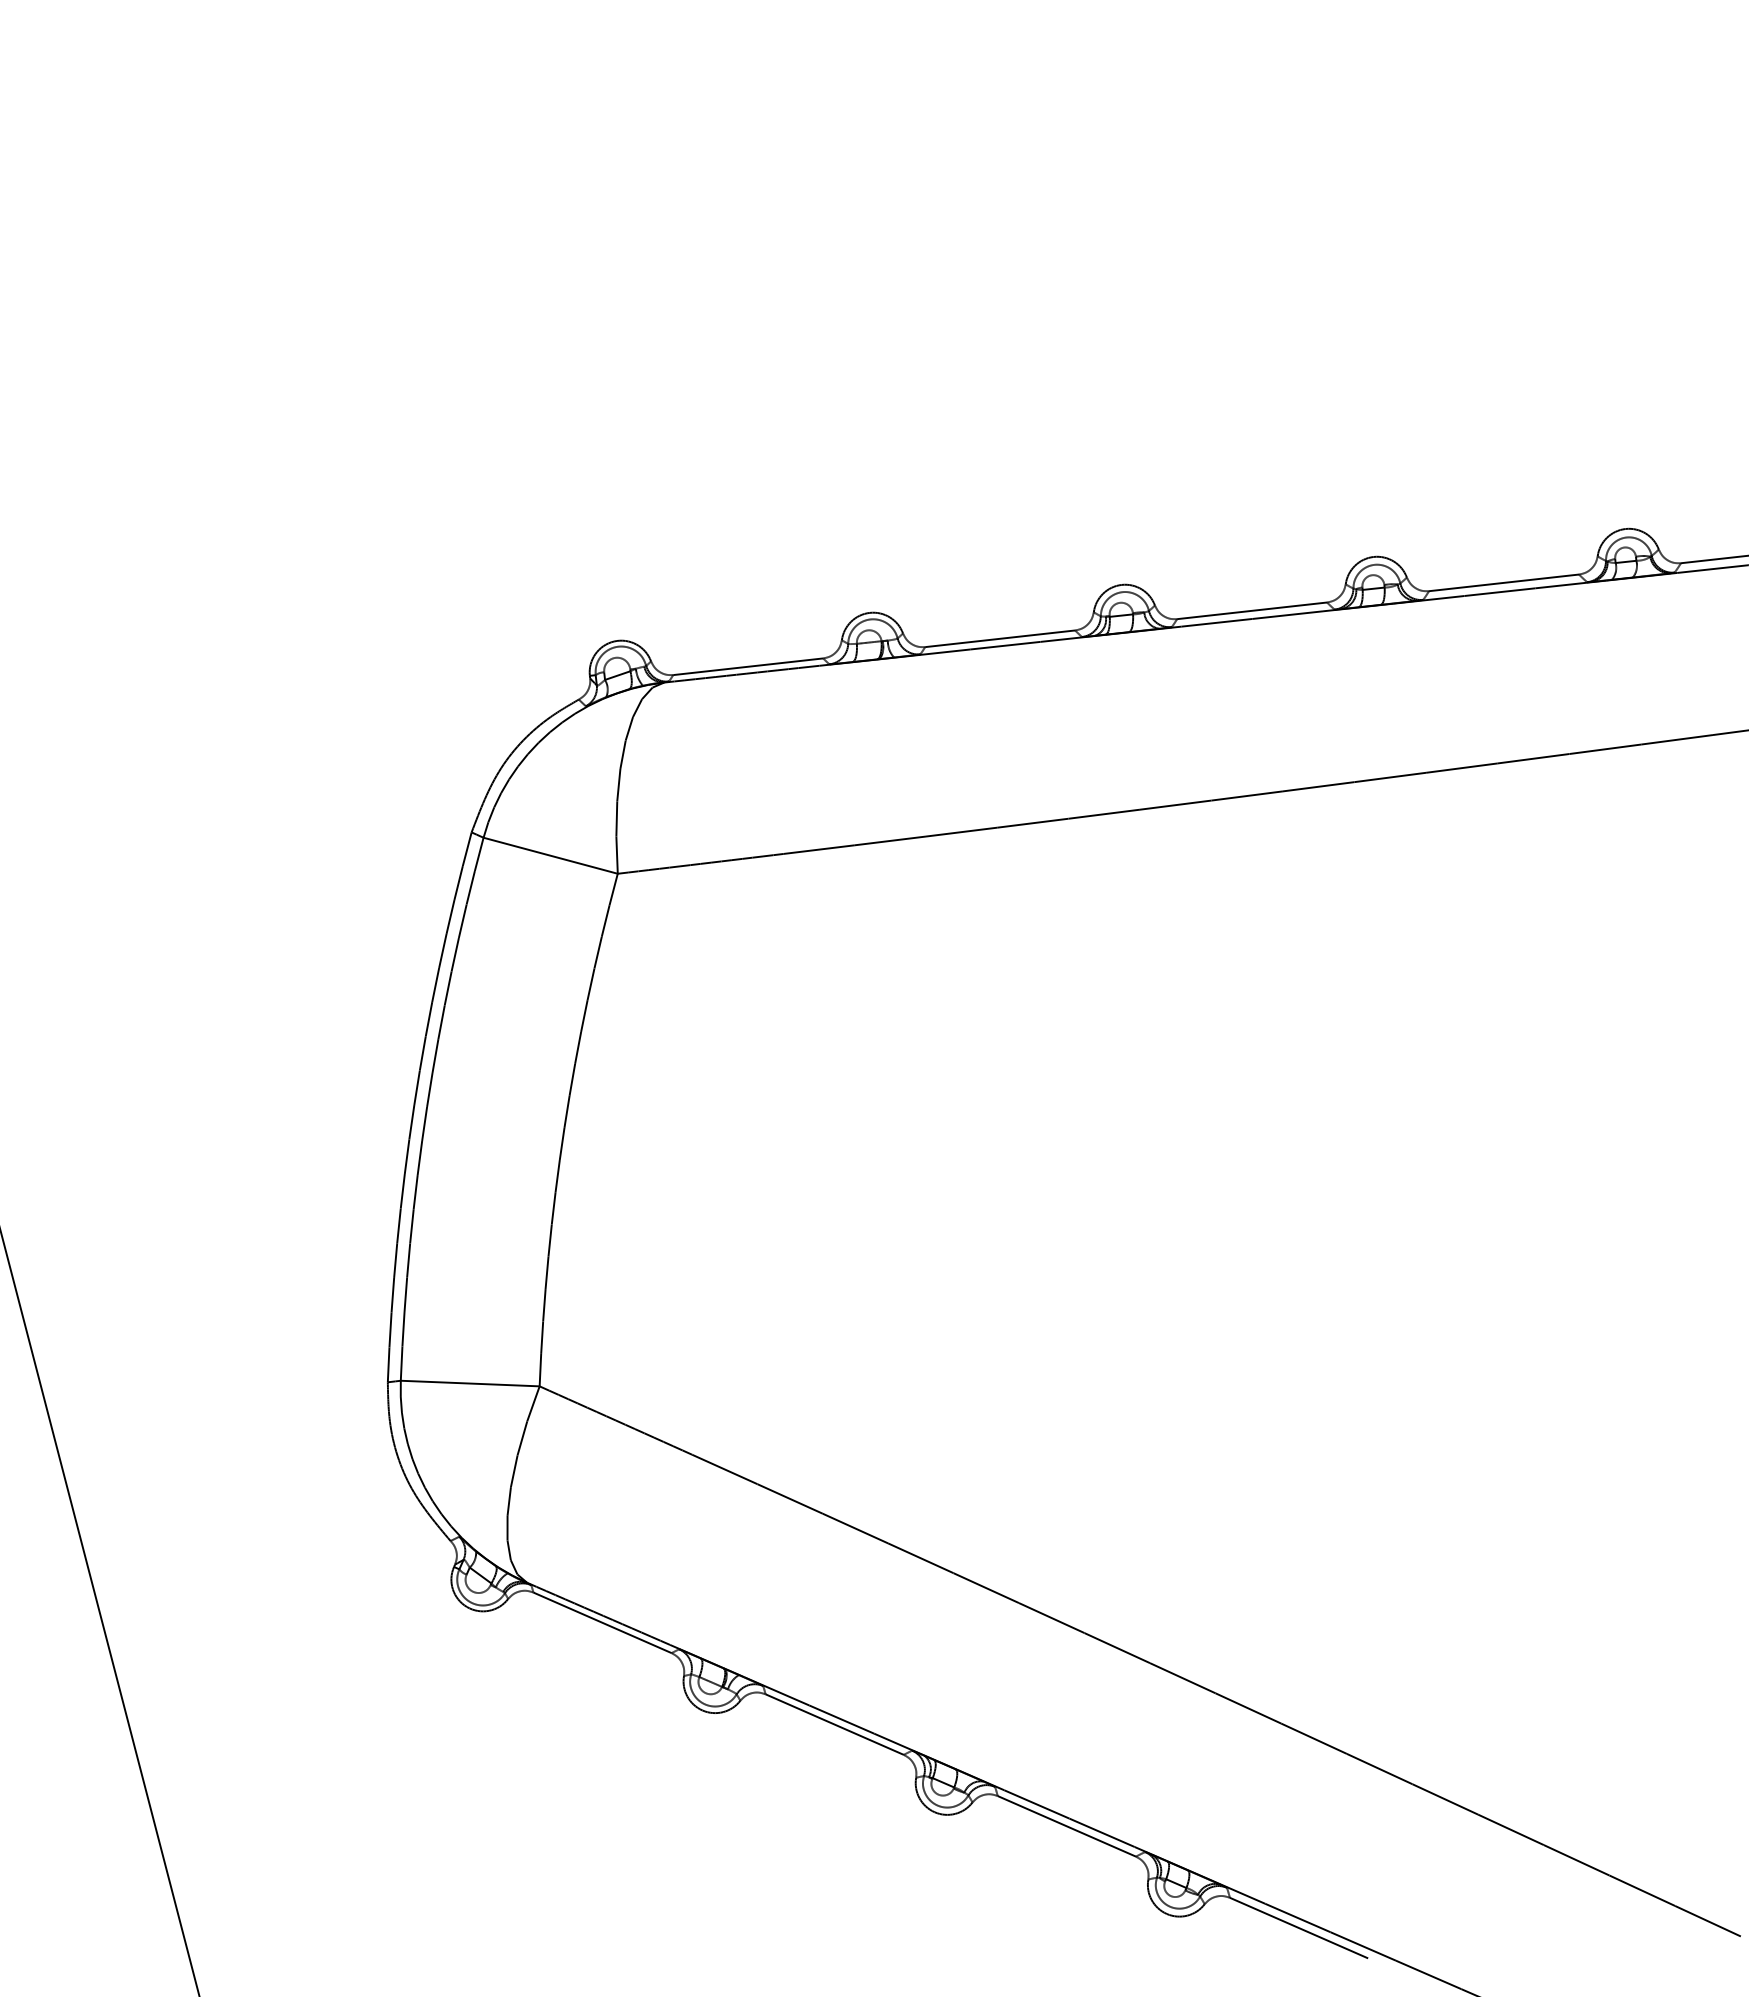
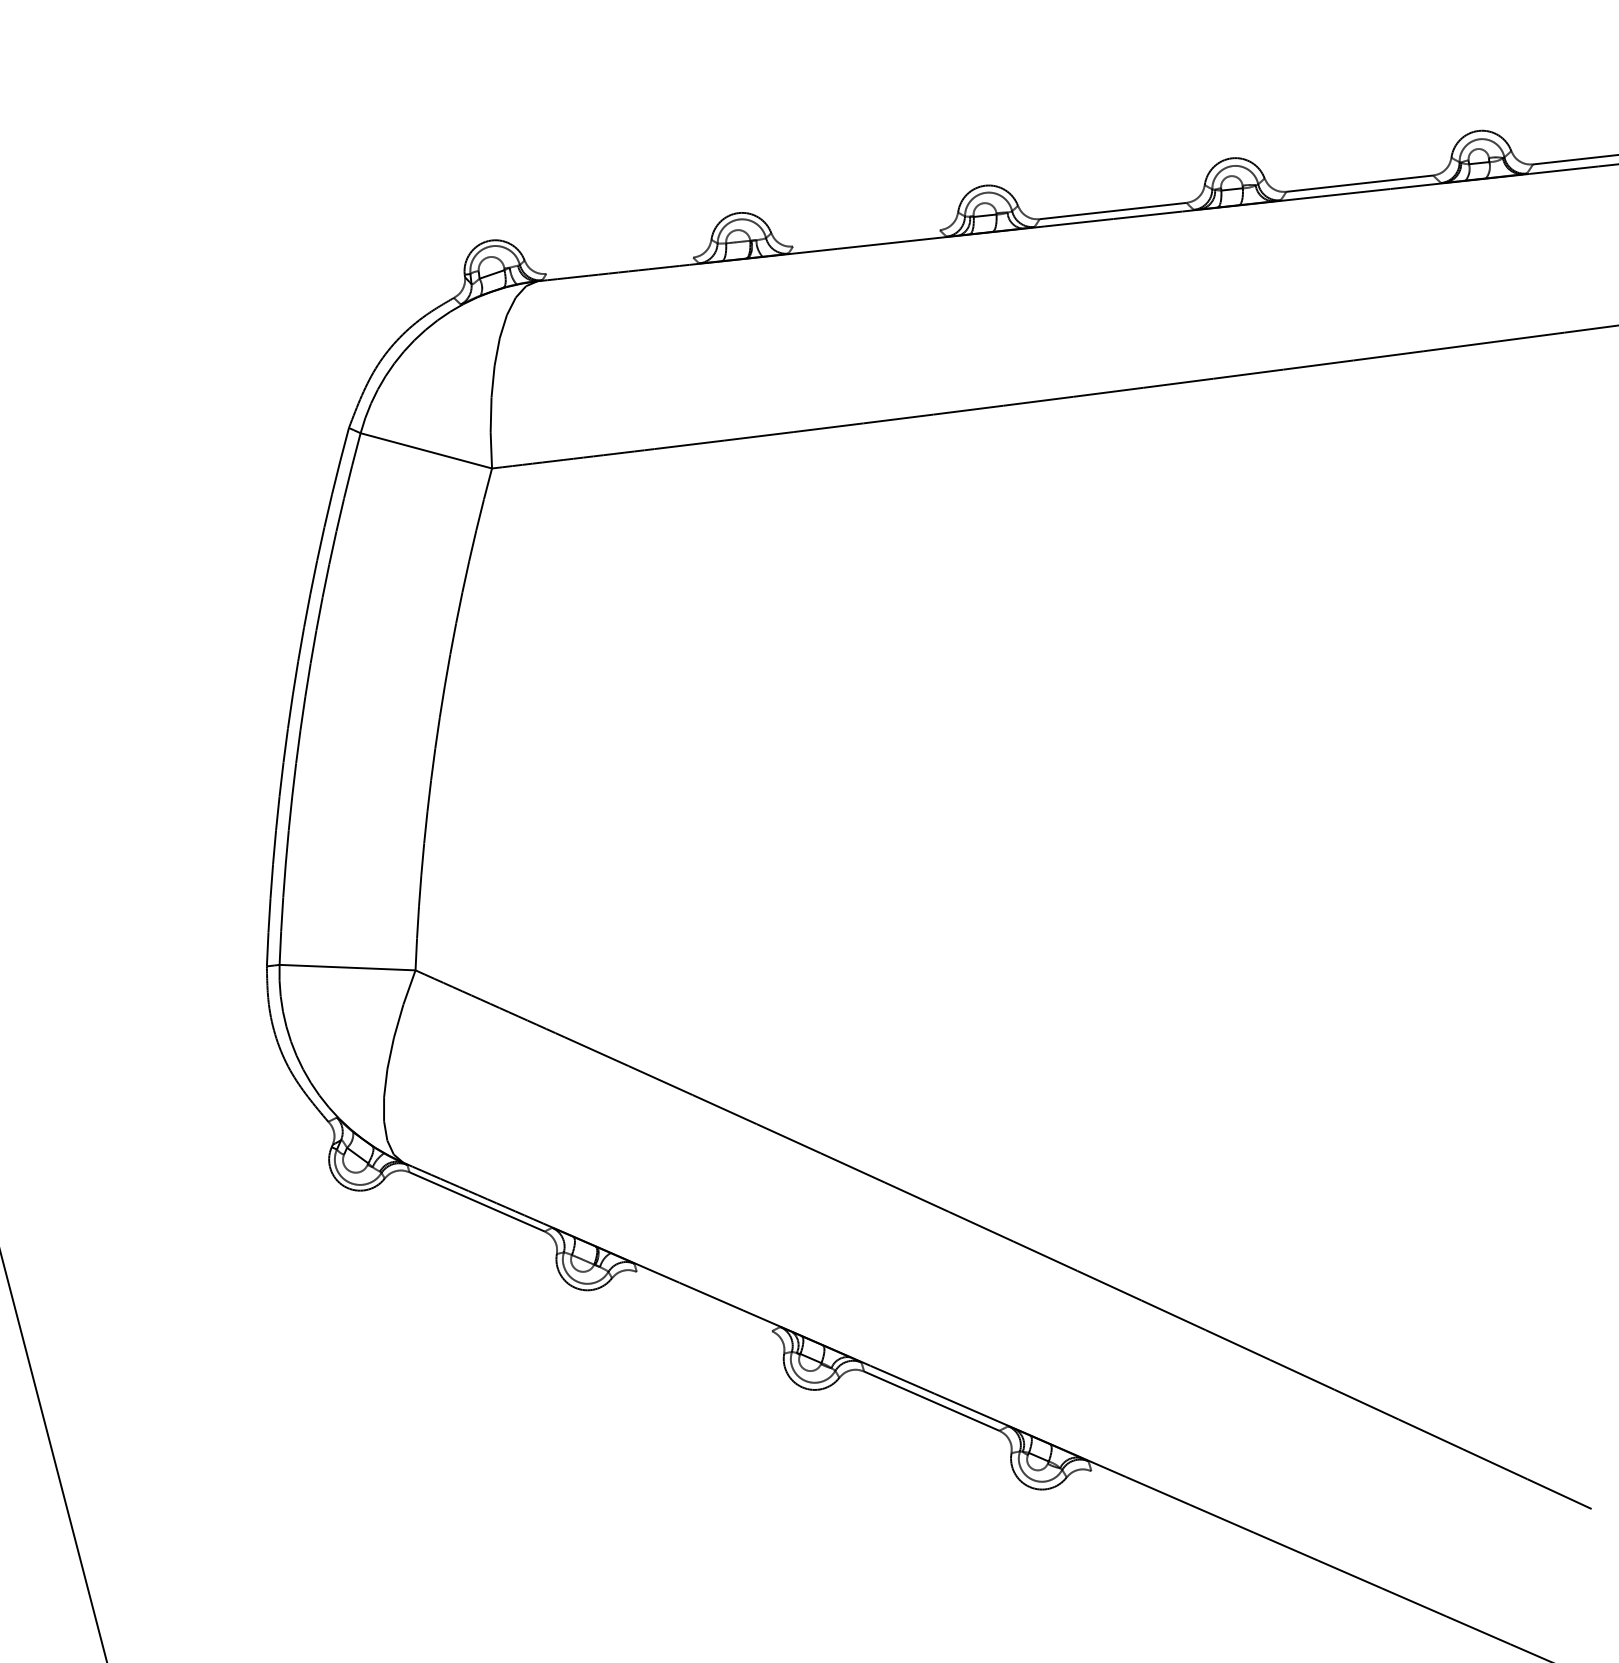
line: (1000, 638) -> (866, 238), removed
line: (748, 666) -> (620, 265), removed
line: (834, 1724) -> (704, 1301), removed
line: (1298, 1927) -> (1158, 1500), removed

